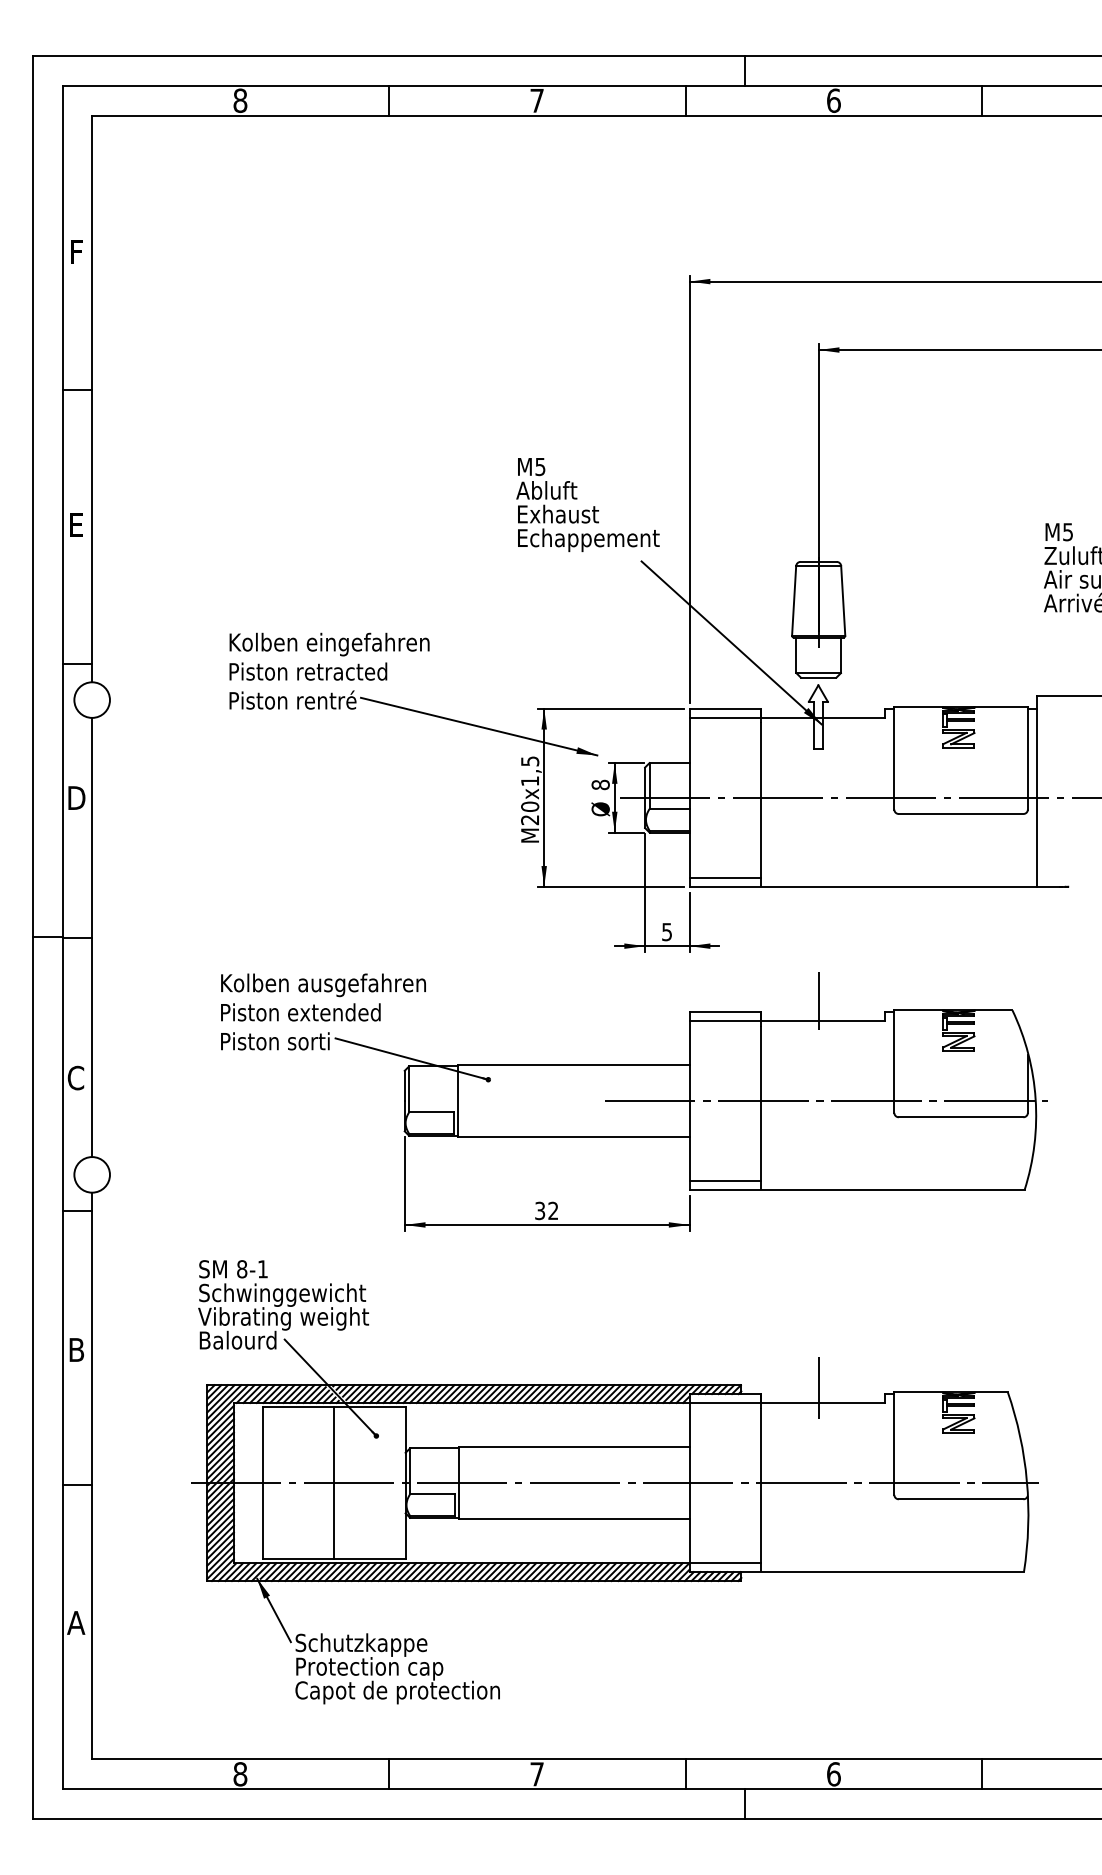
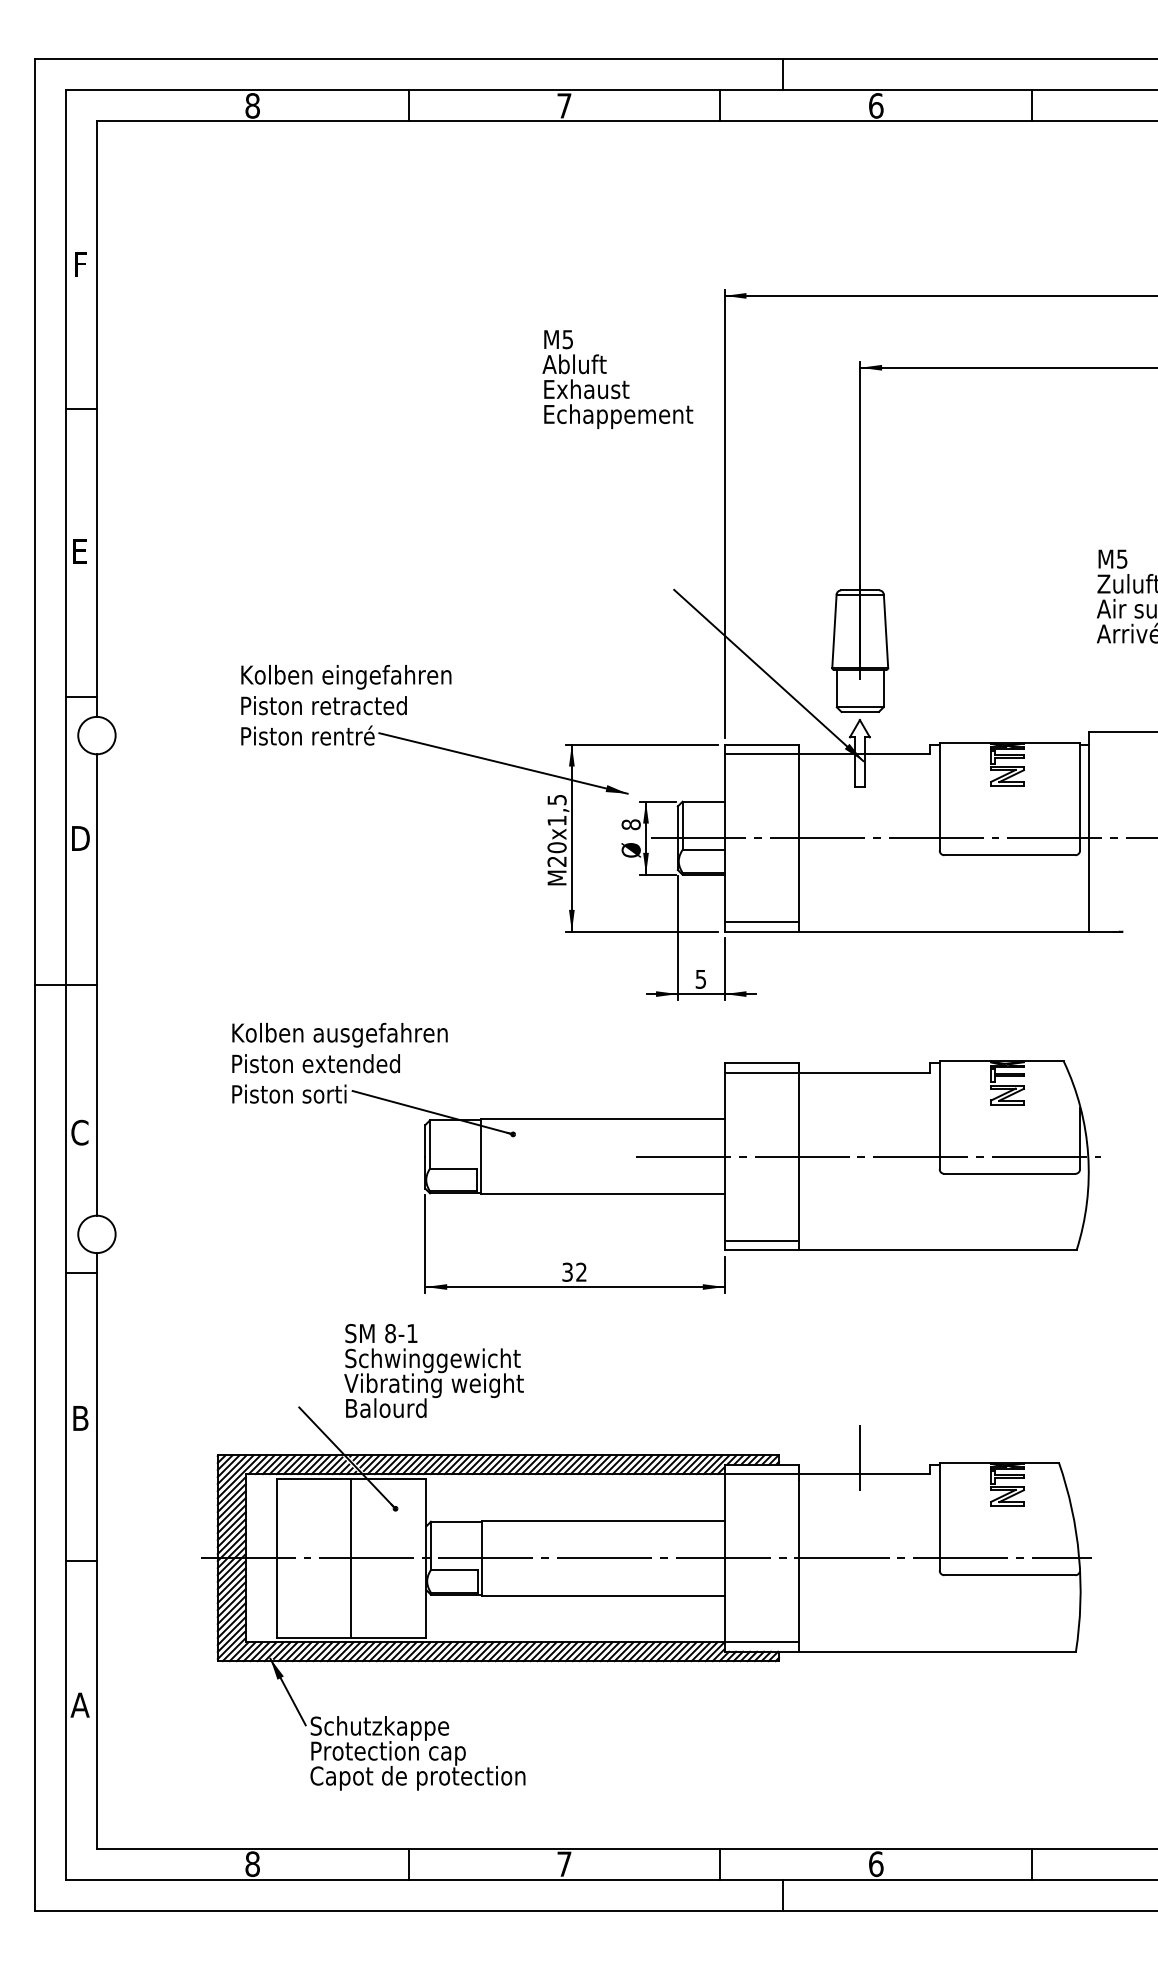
part: (587, 504) -> (617, 379), moved
line: (818, 1000) -> (860, 1051), removed
text: (283, 1304) -> (433, 1370), moved

